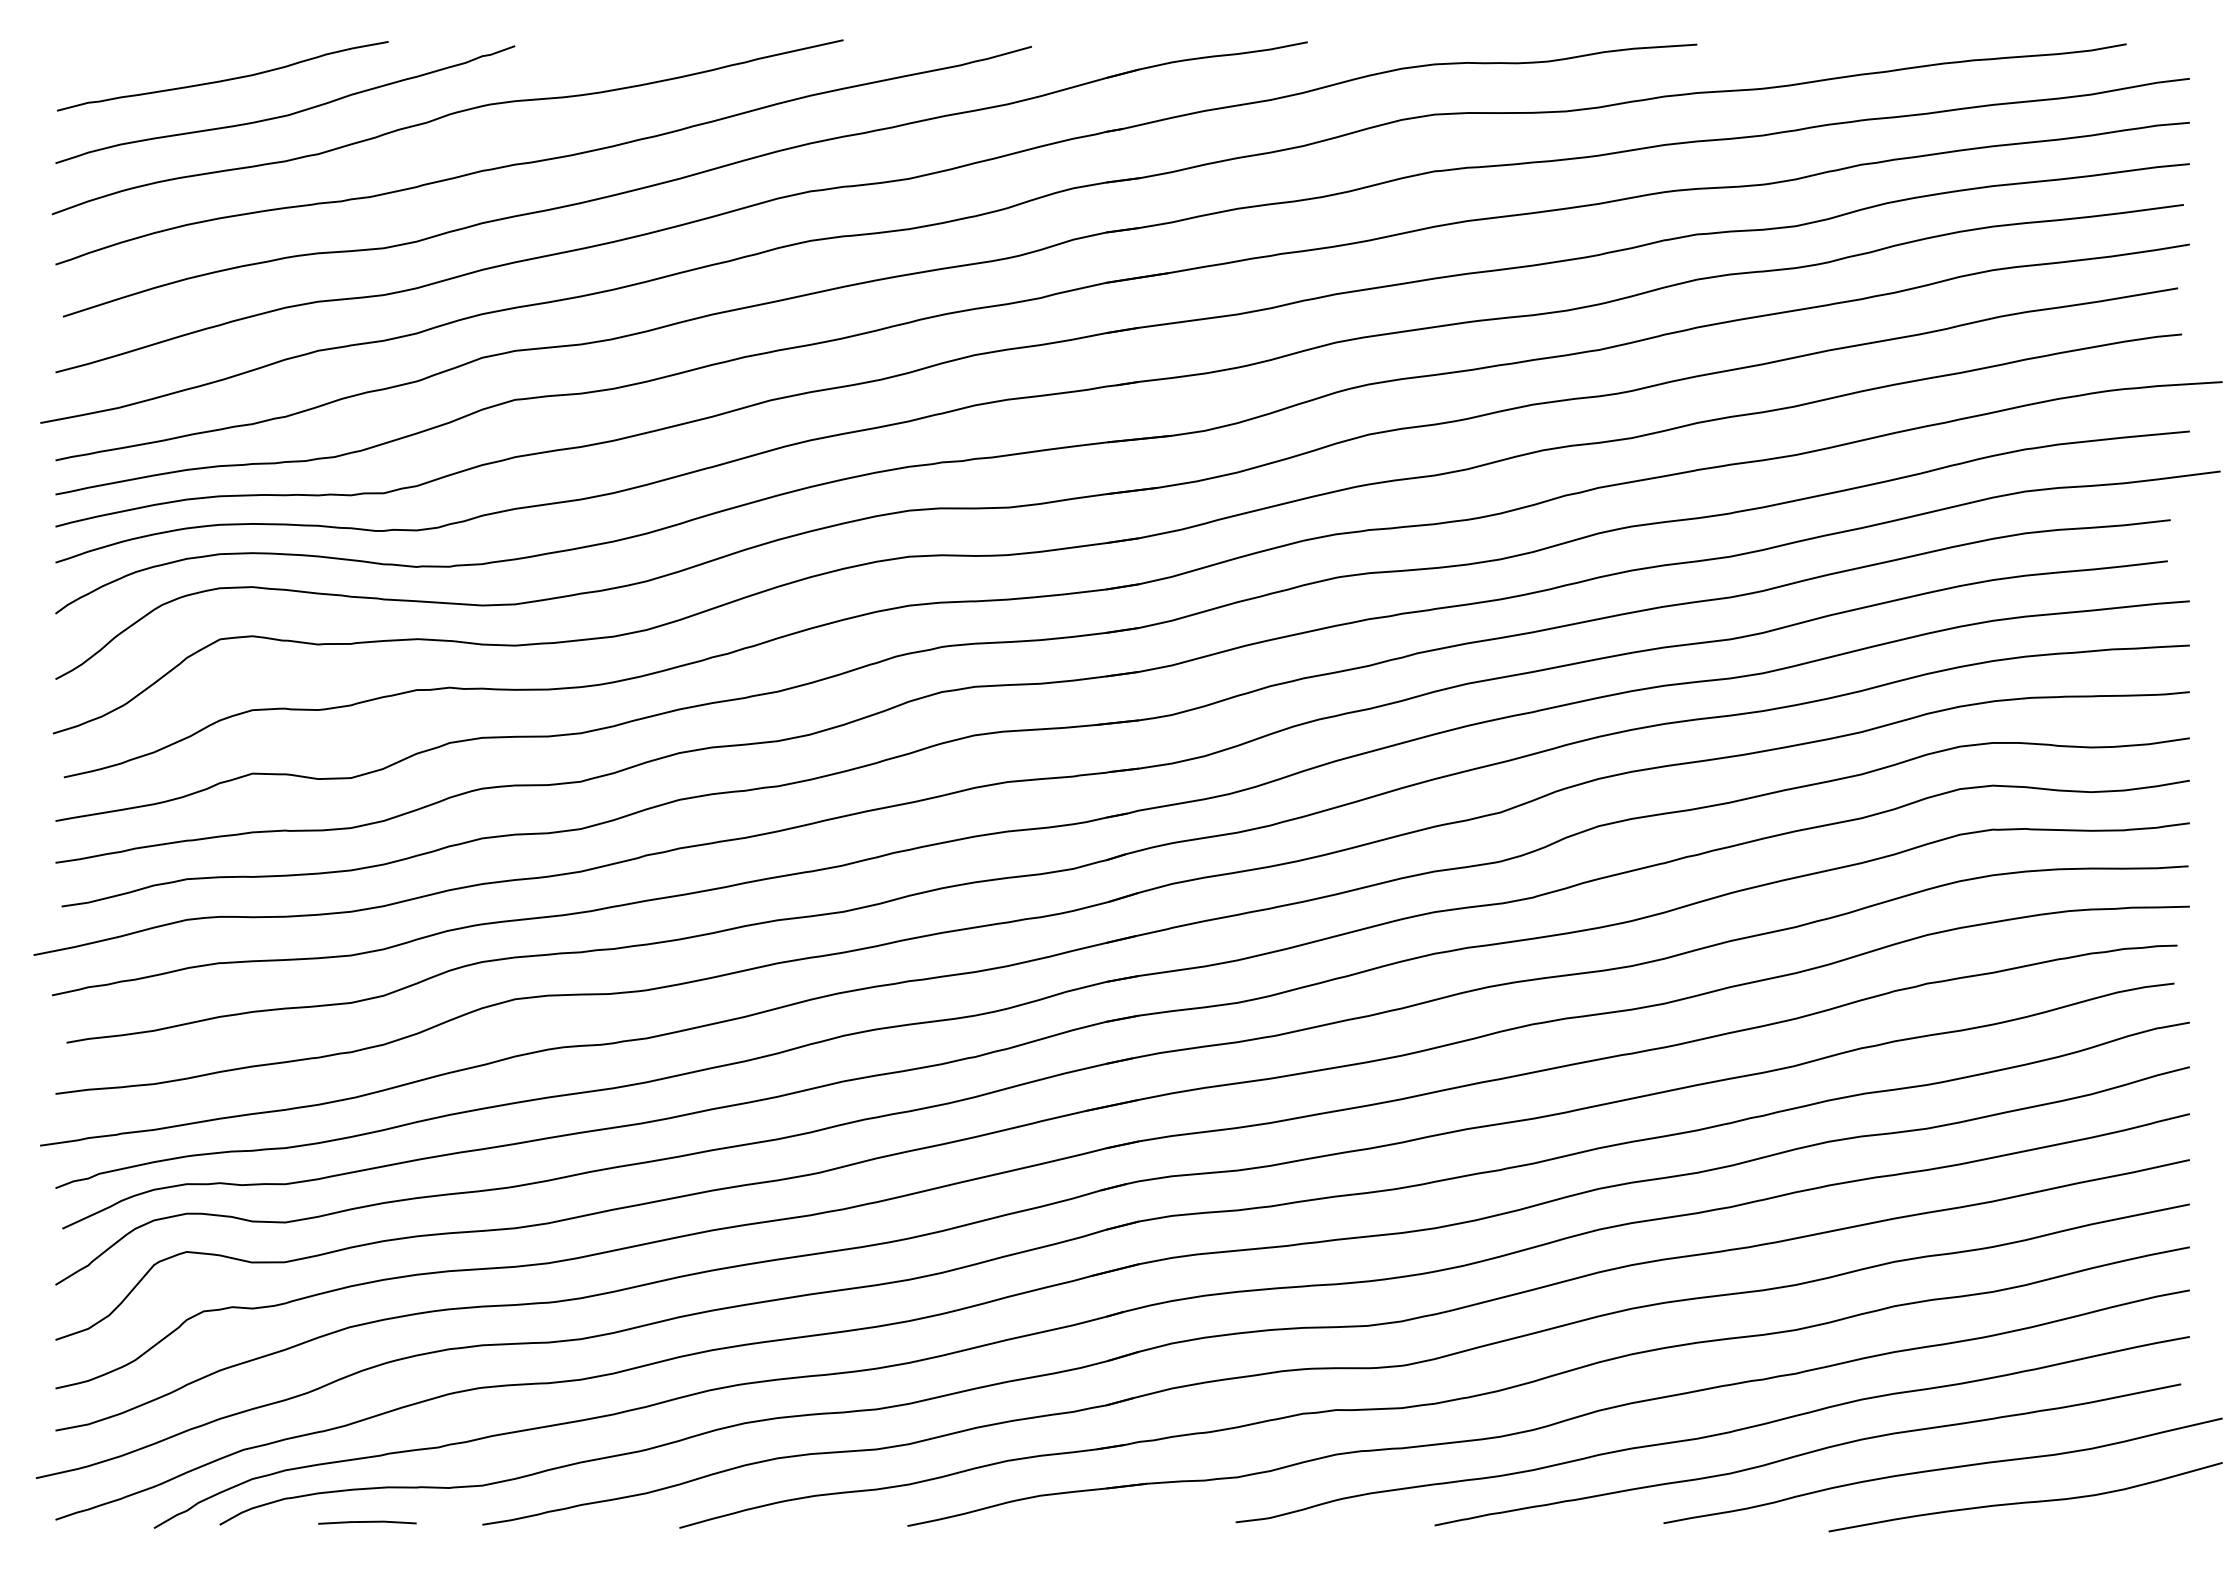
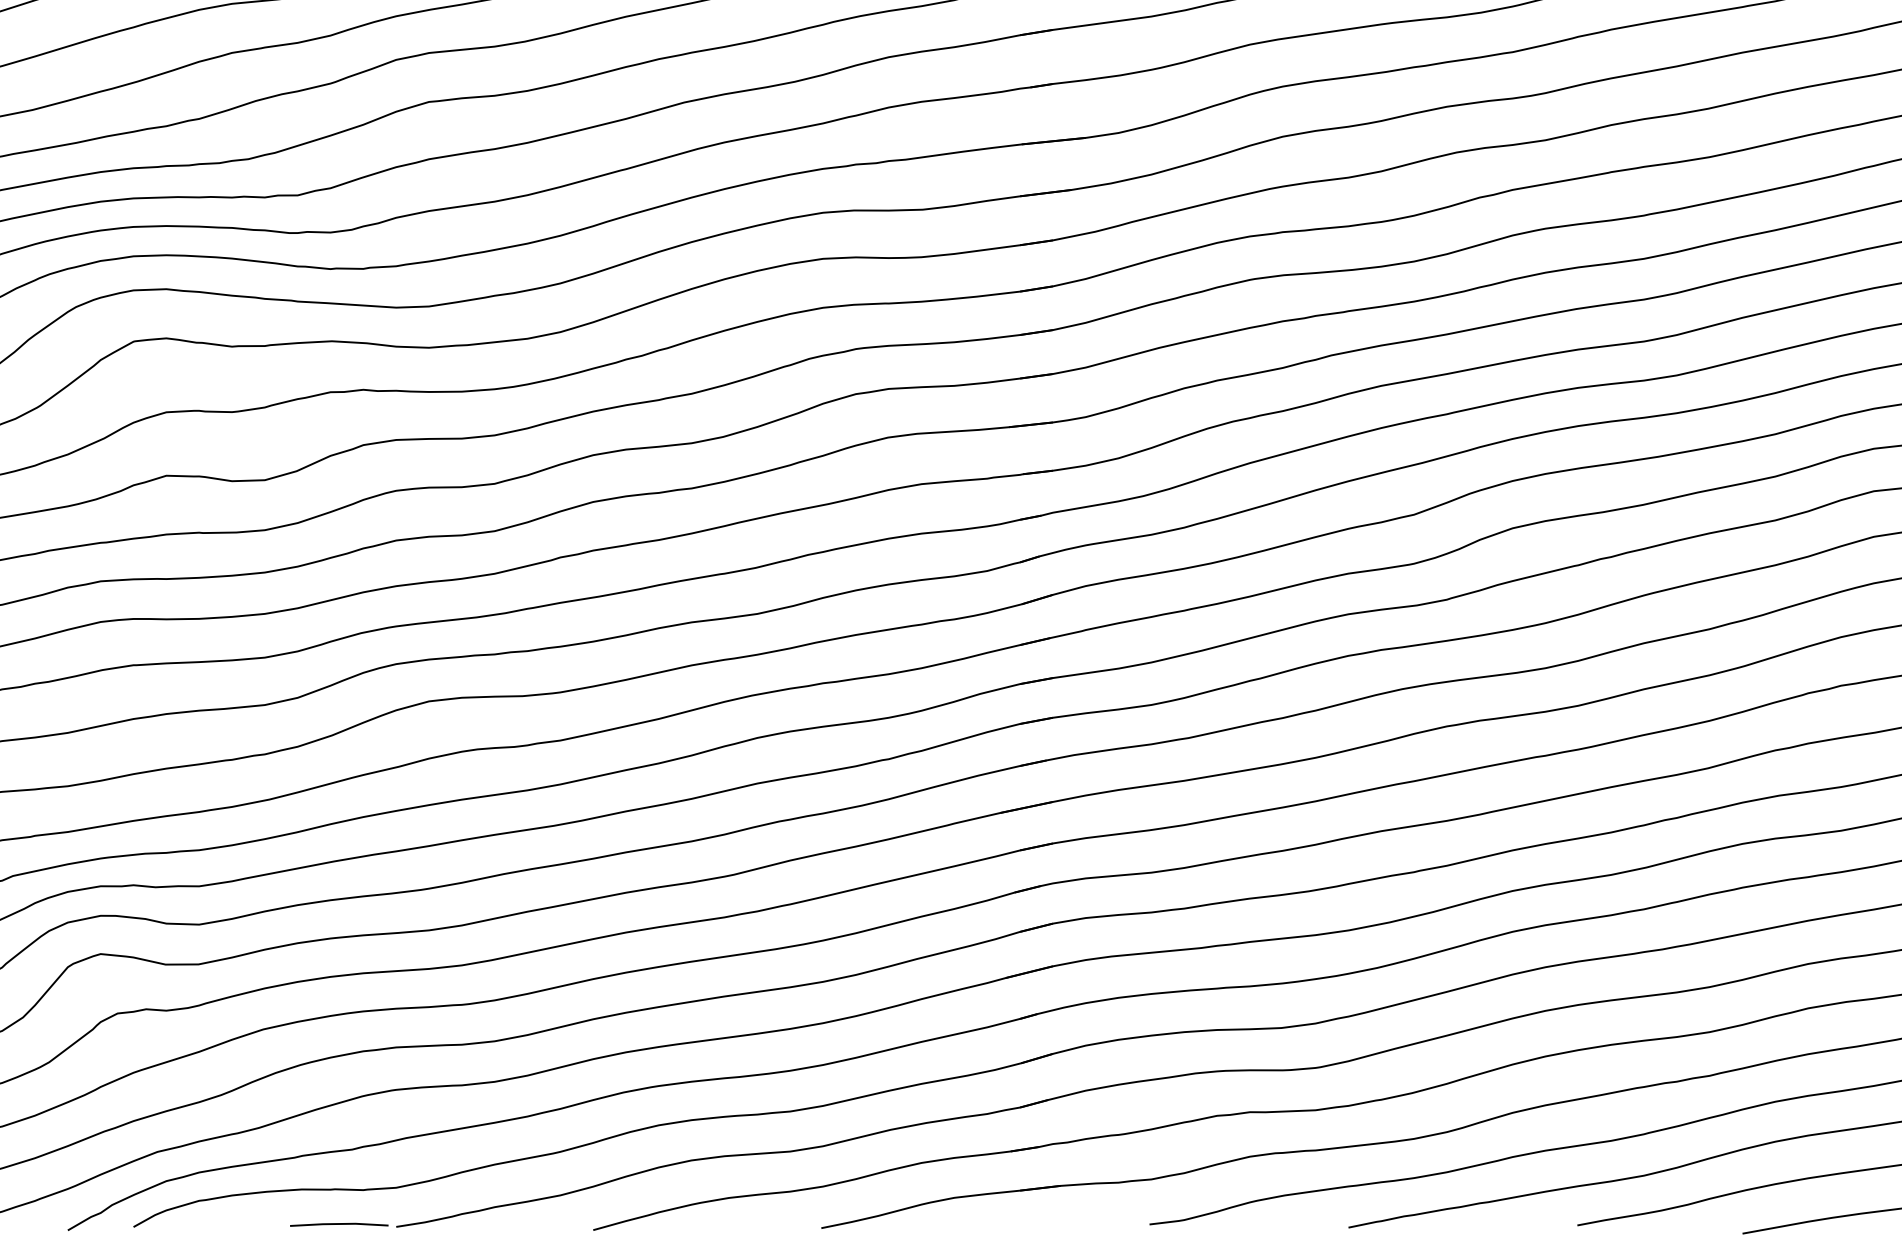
line: (367, 1522) -> (339, 1224), moved

